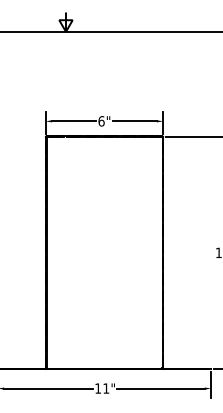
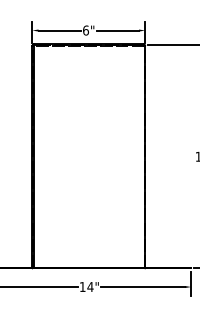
text: (105, 388) -> (89, 286), 11" -> 14"

